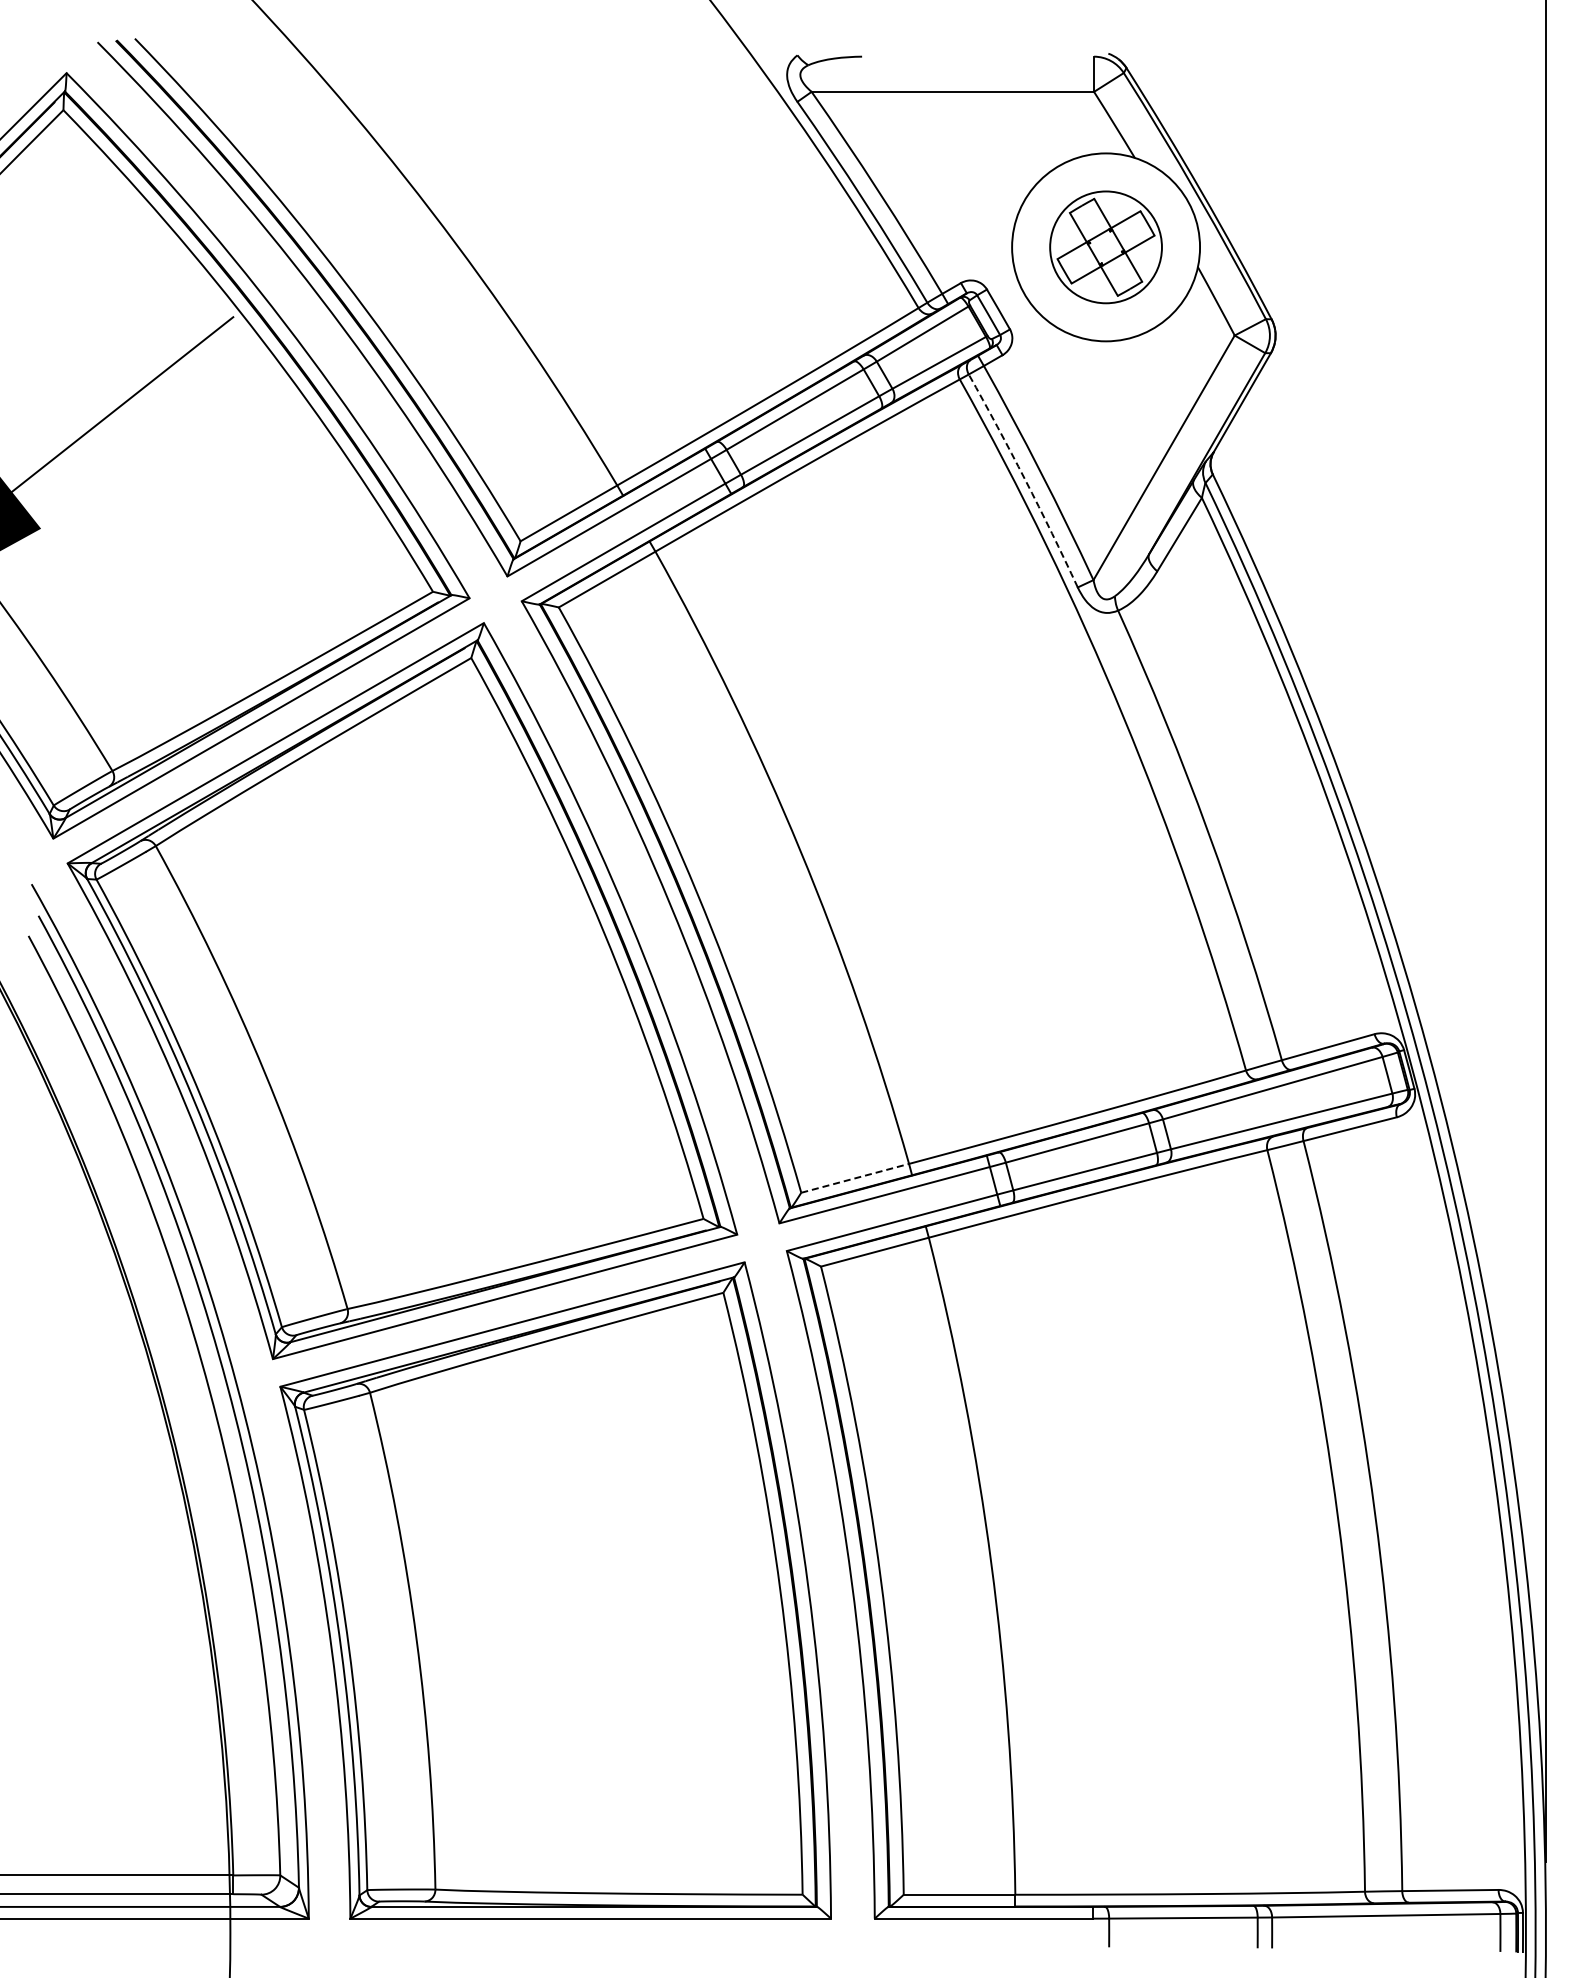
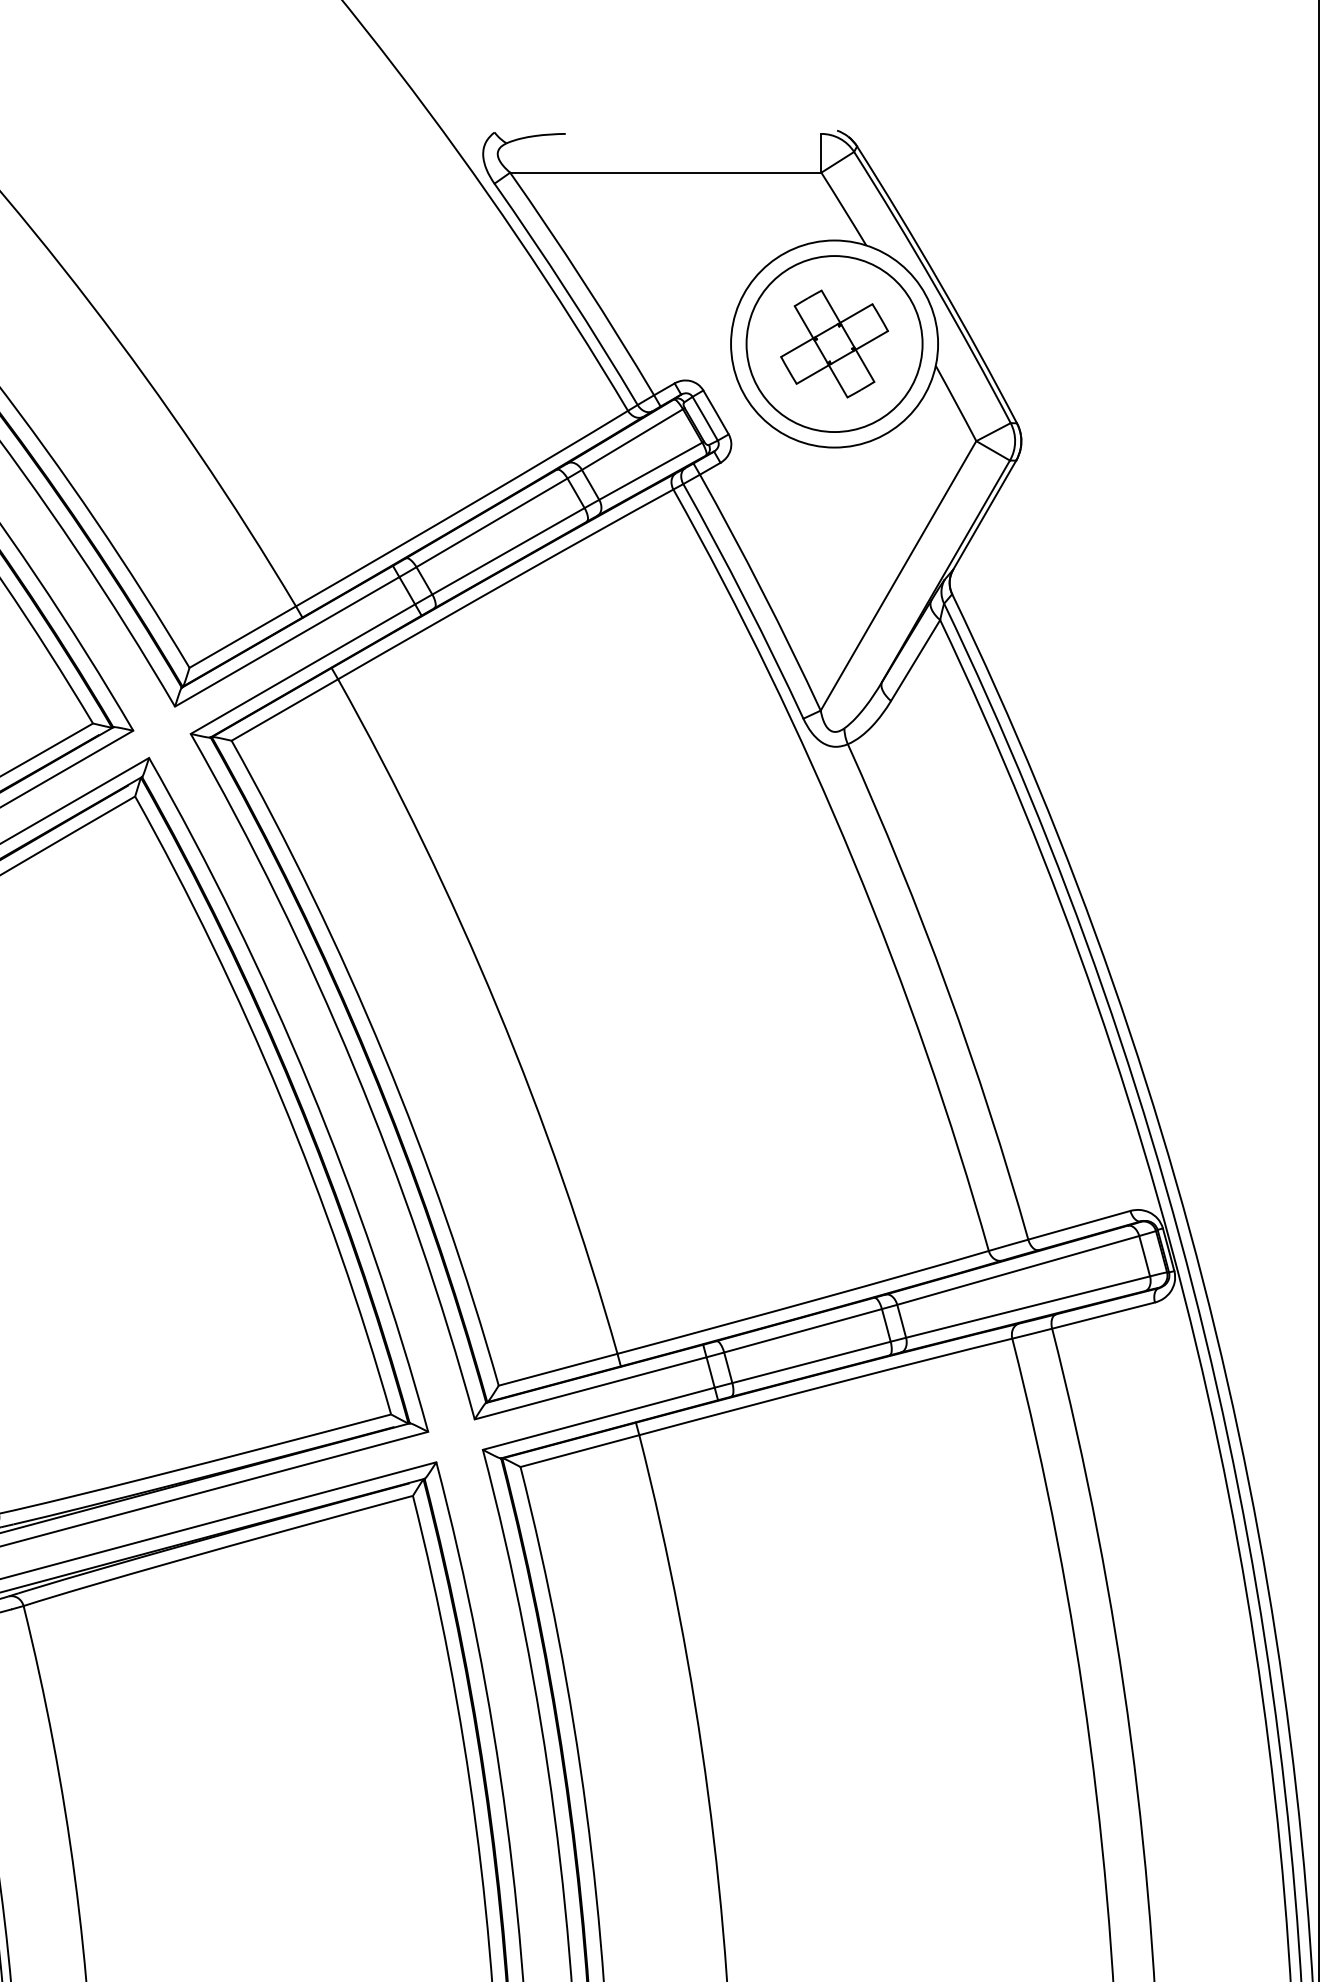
circle: (1105, 247) -> (833, 344), size x1.43
arc: (1025, 479) -> (745, 599), dashed -> solid
line: (855, 1178) -> (558, 1369), dashed -> solid

